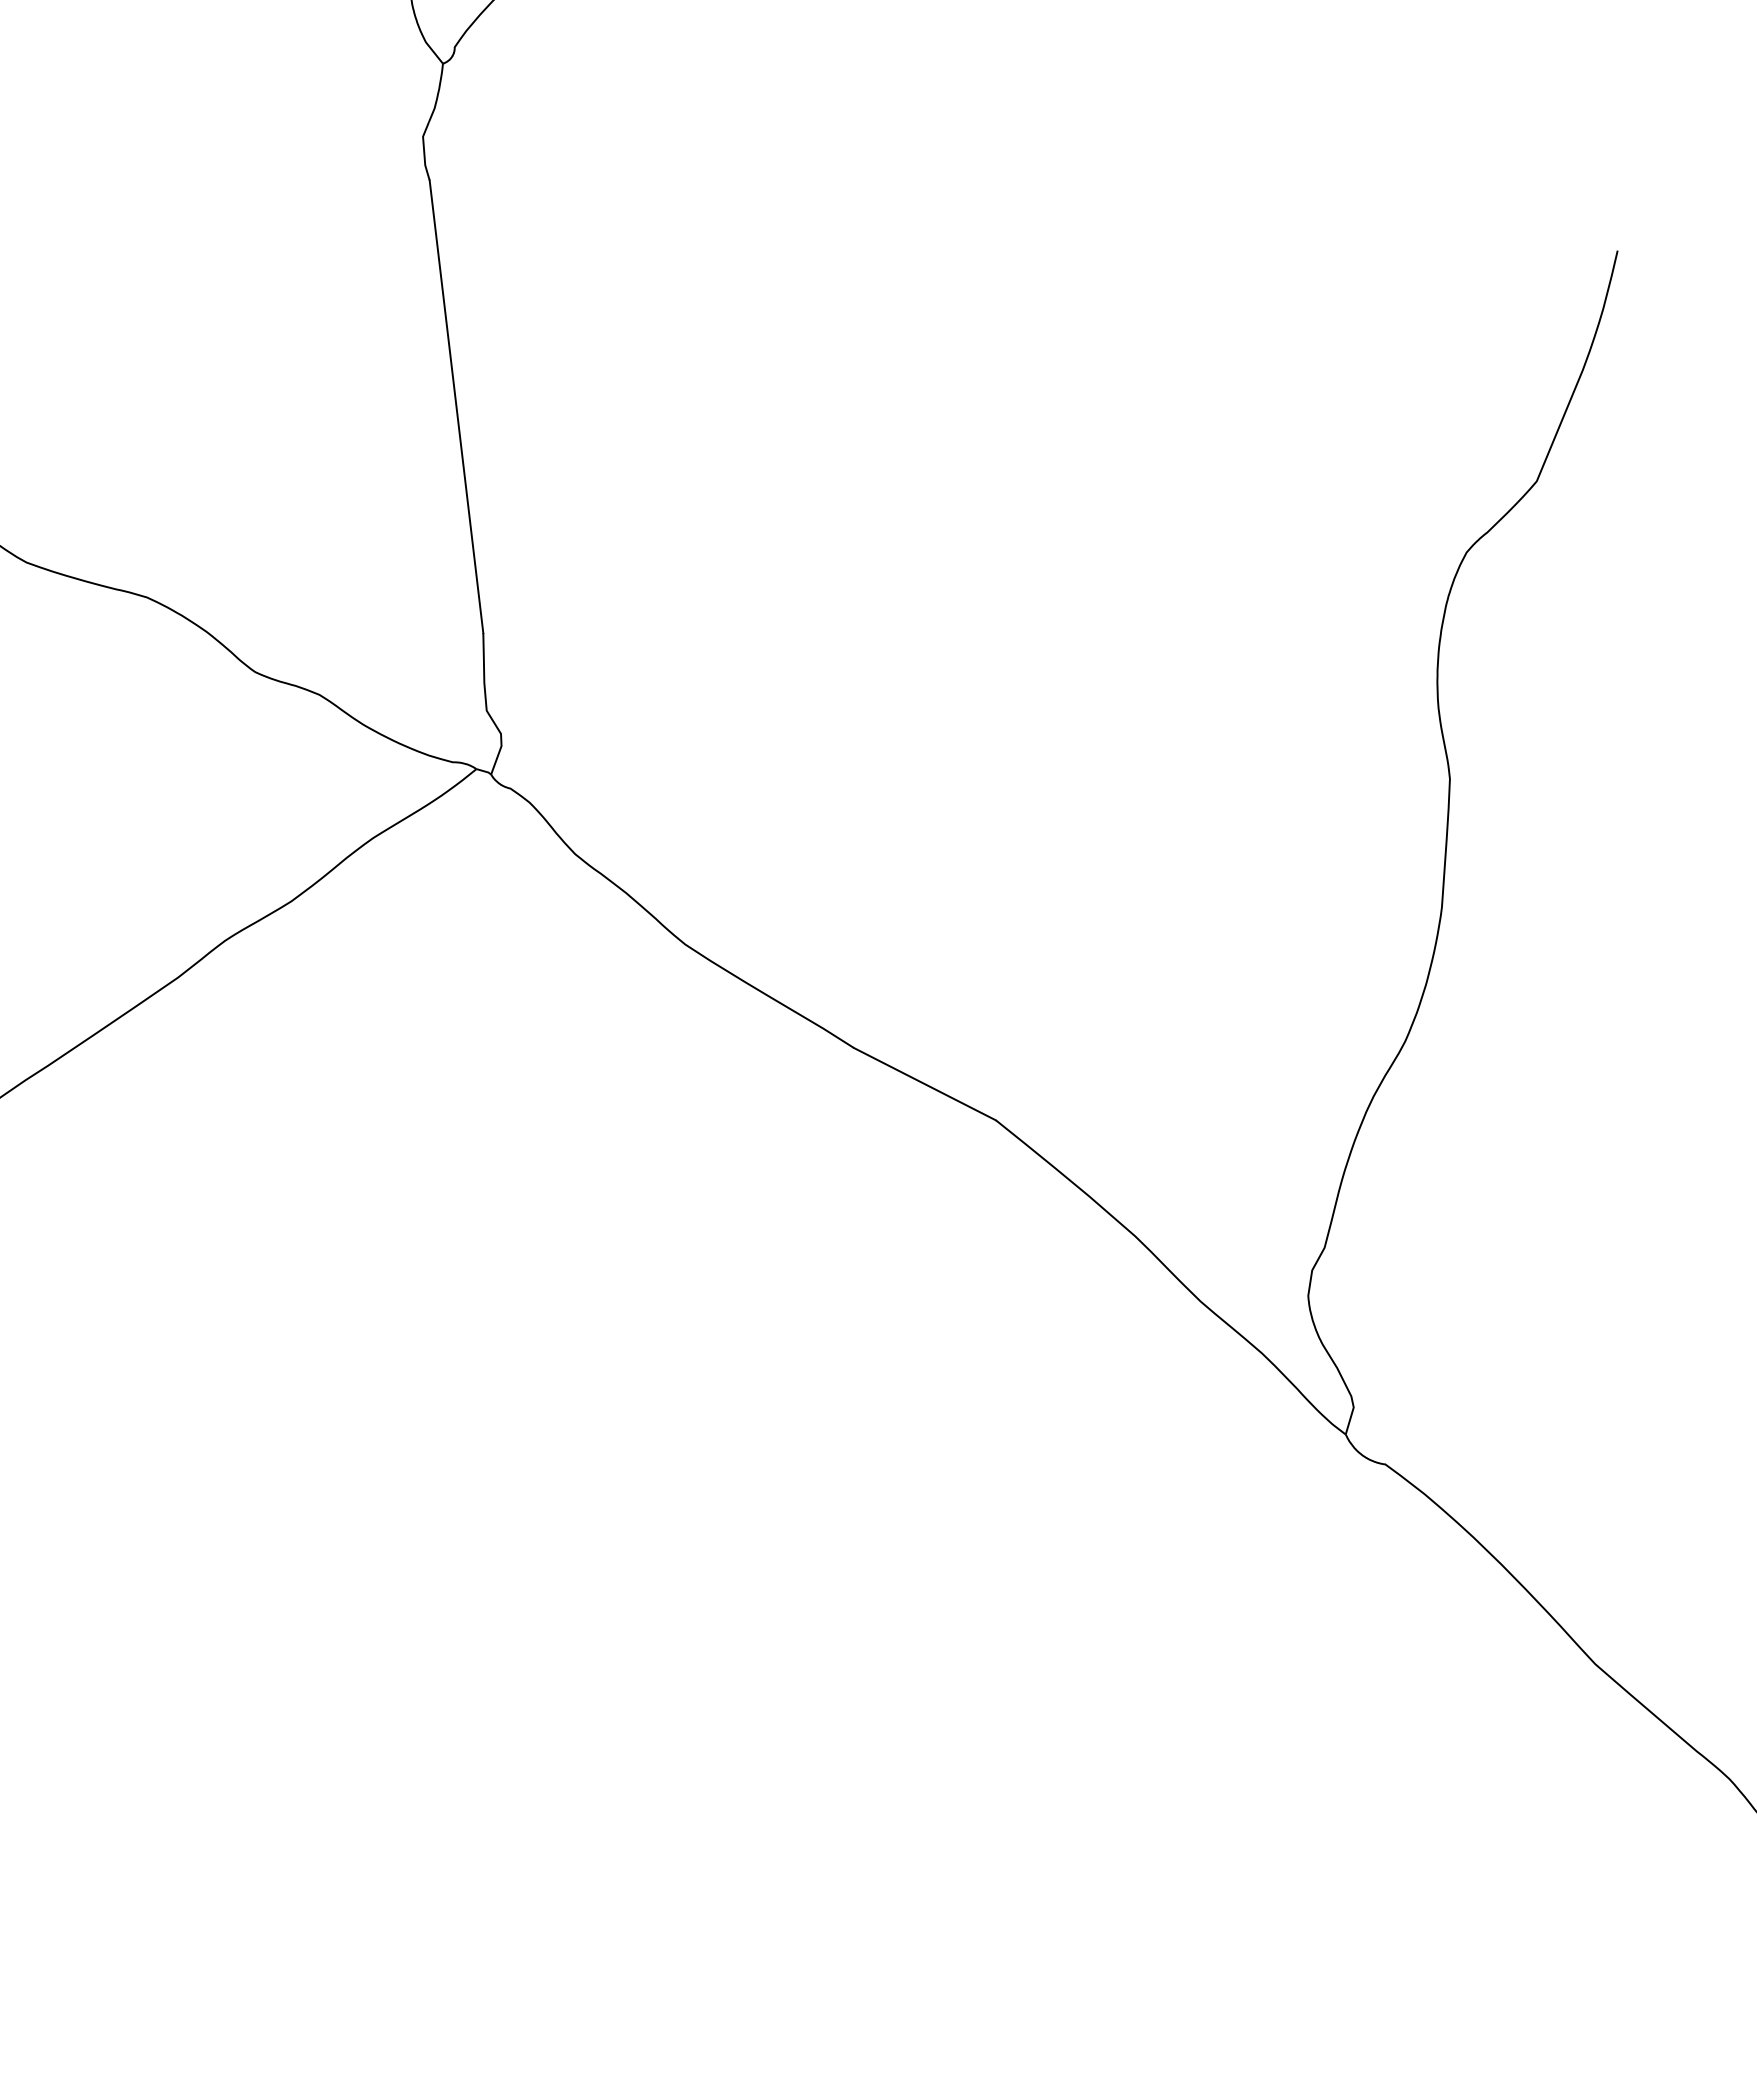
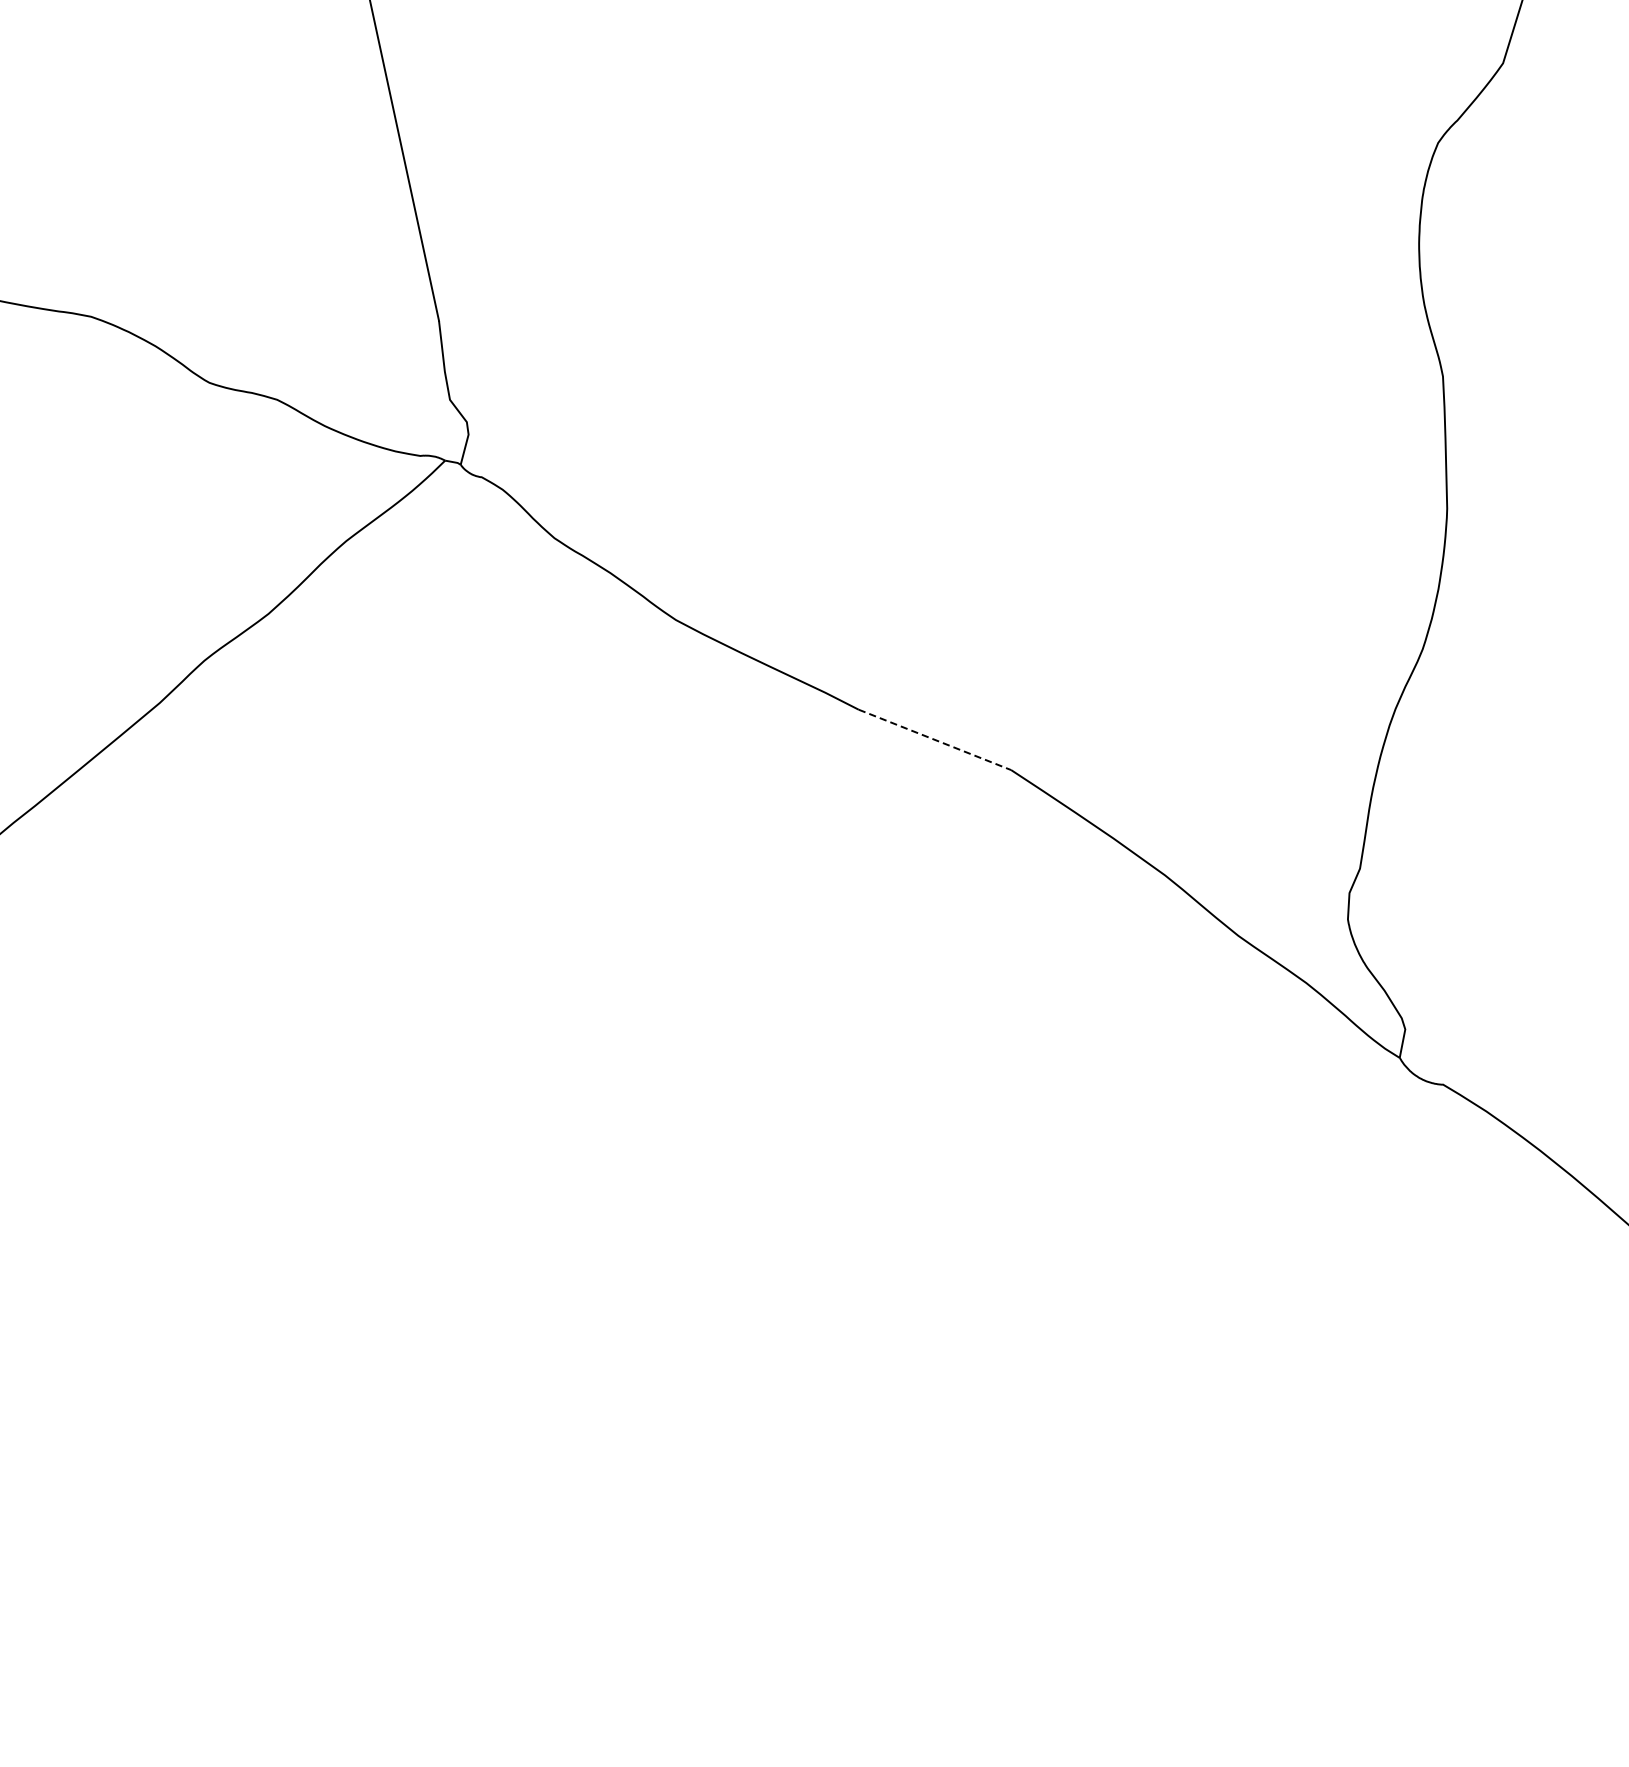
line: (925, 1084) -> (935, 740), solid -> dashed

